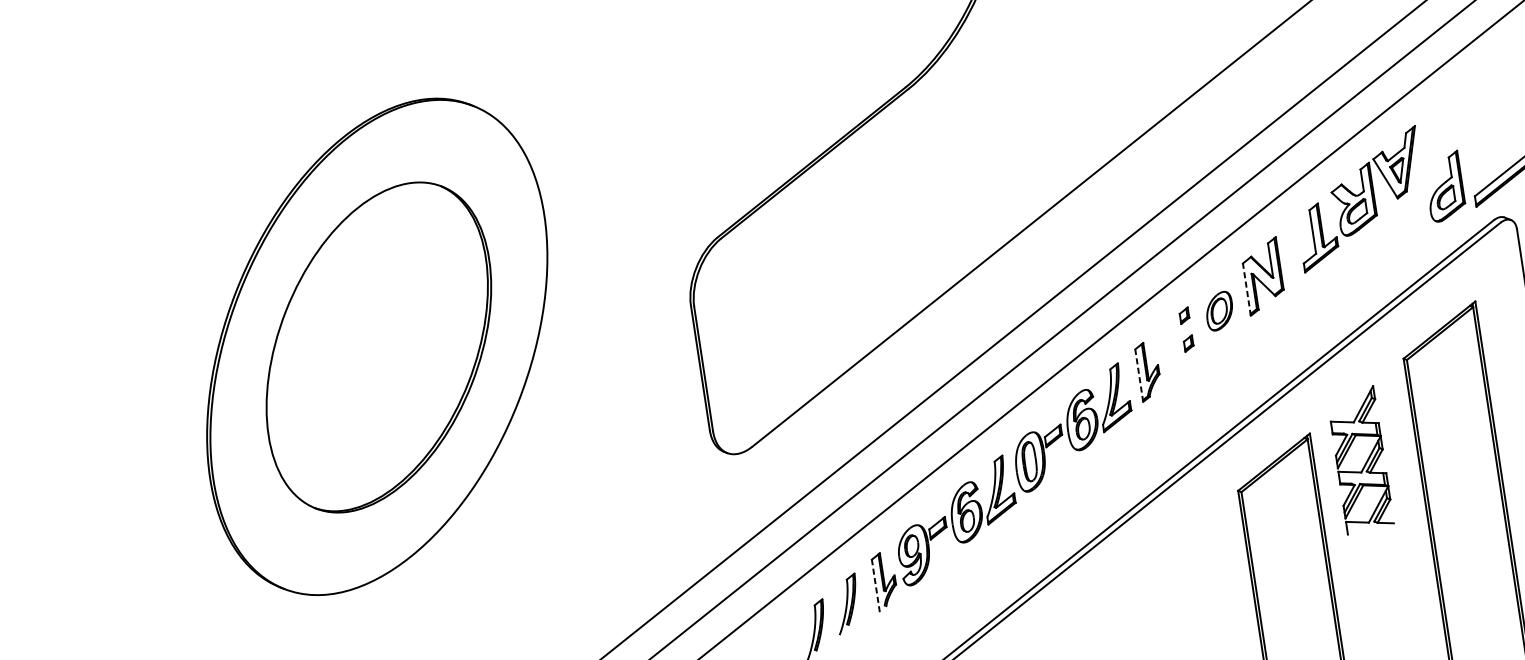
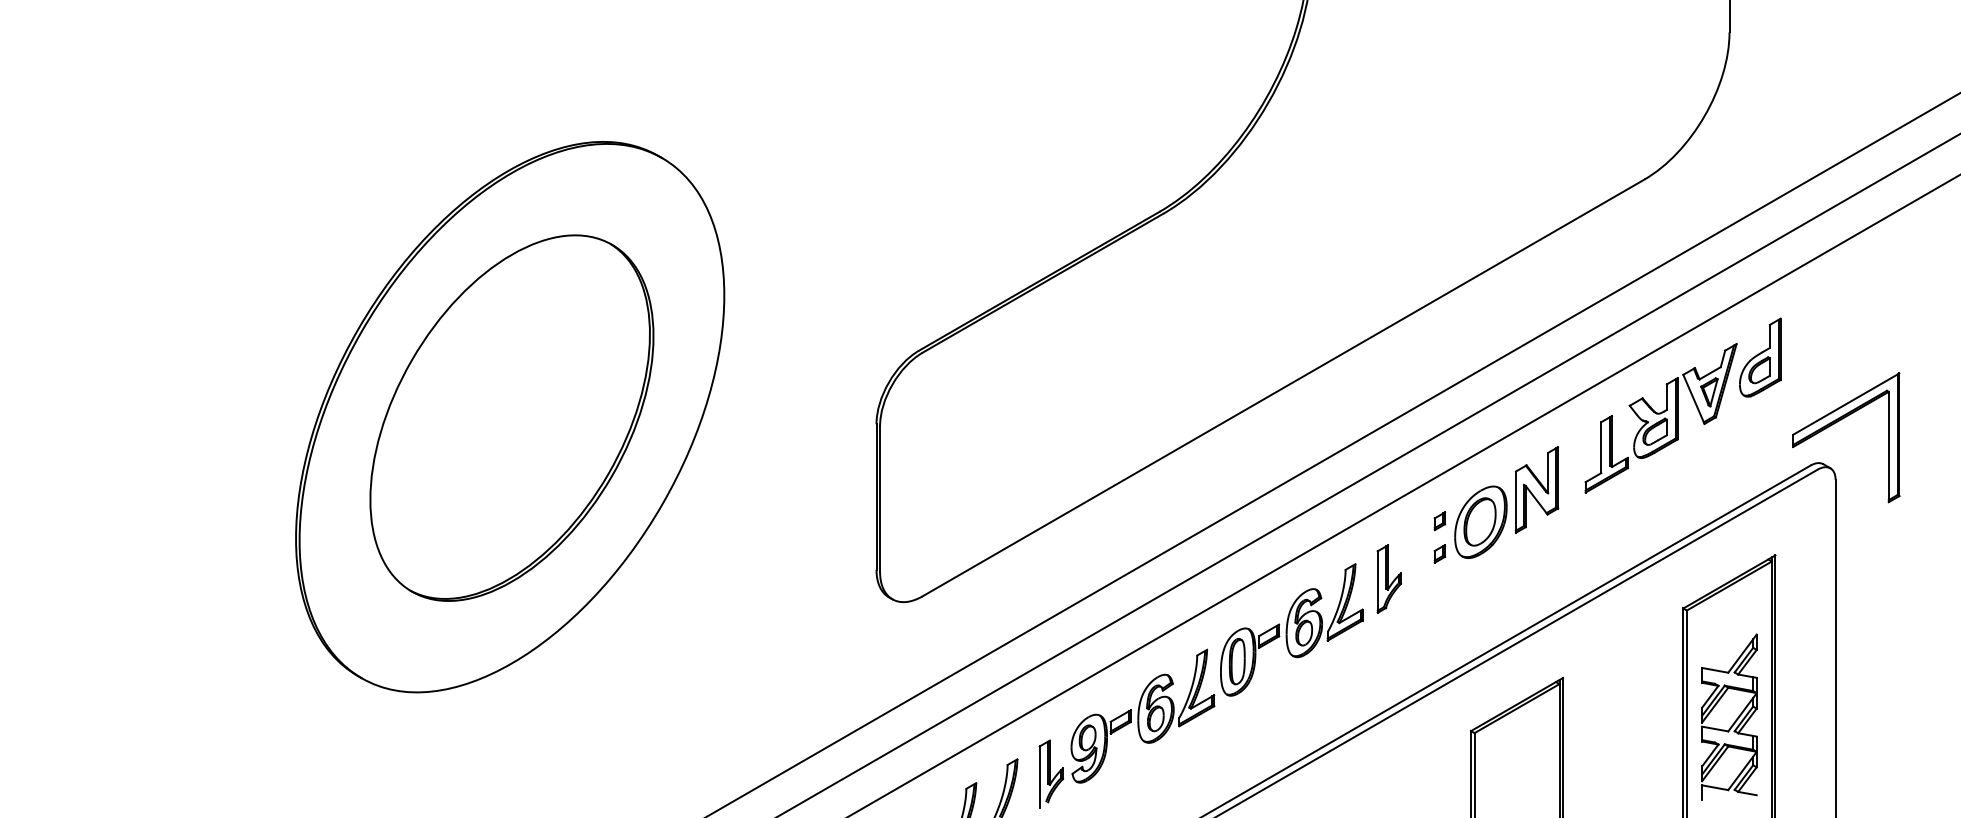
part: (1444, 186) -> (1760, 357), moved
line: (1246, 289) -> (1515, 502), dashed -> solid
part: (1219, 310) -> (1480, 521), size x1.67
line: (1139, 376) -> (1377, 582), dashed -> solid
part: (1365, 463) -> (1734, 721), moved
line: (875, 586) -> (1039, 777), dashed -> solid

